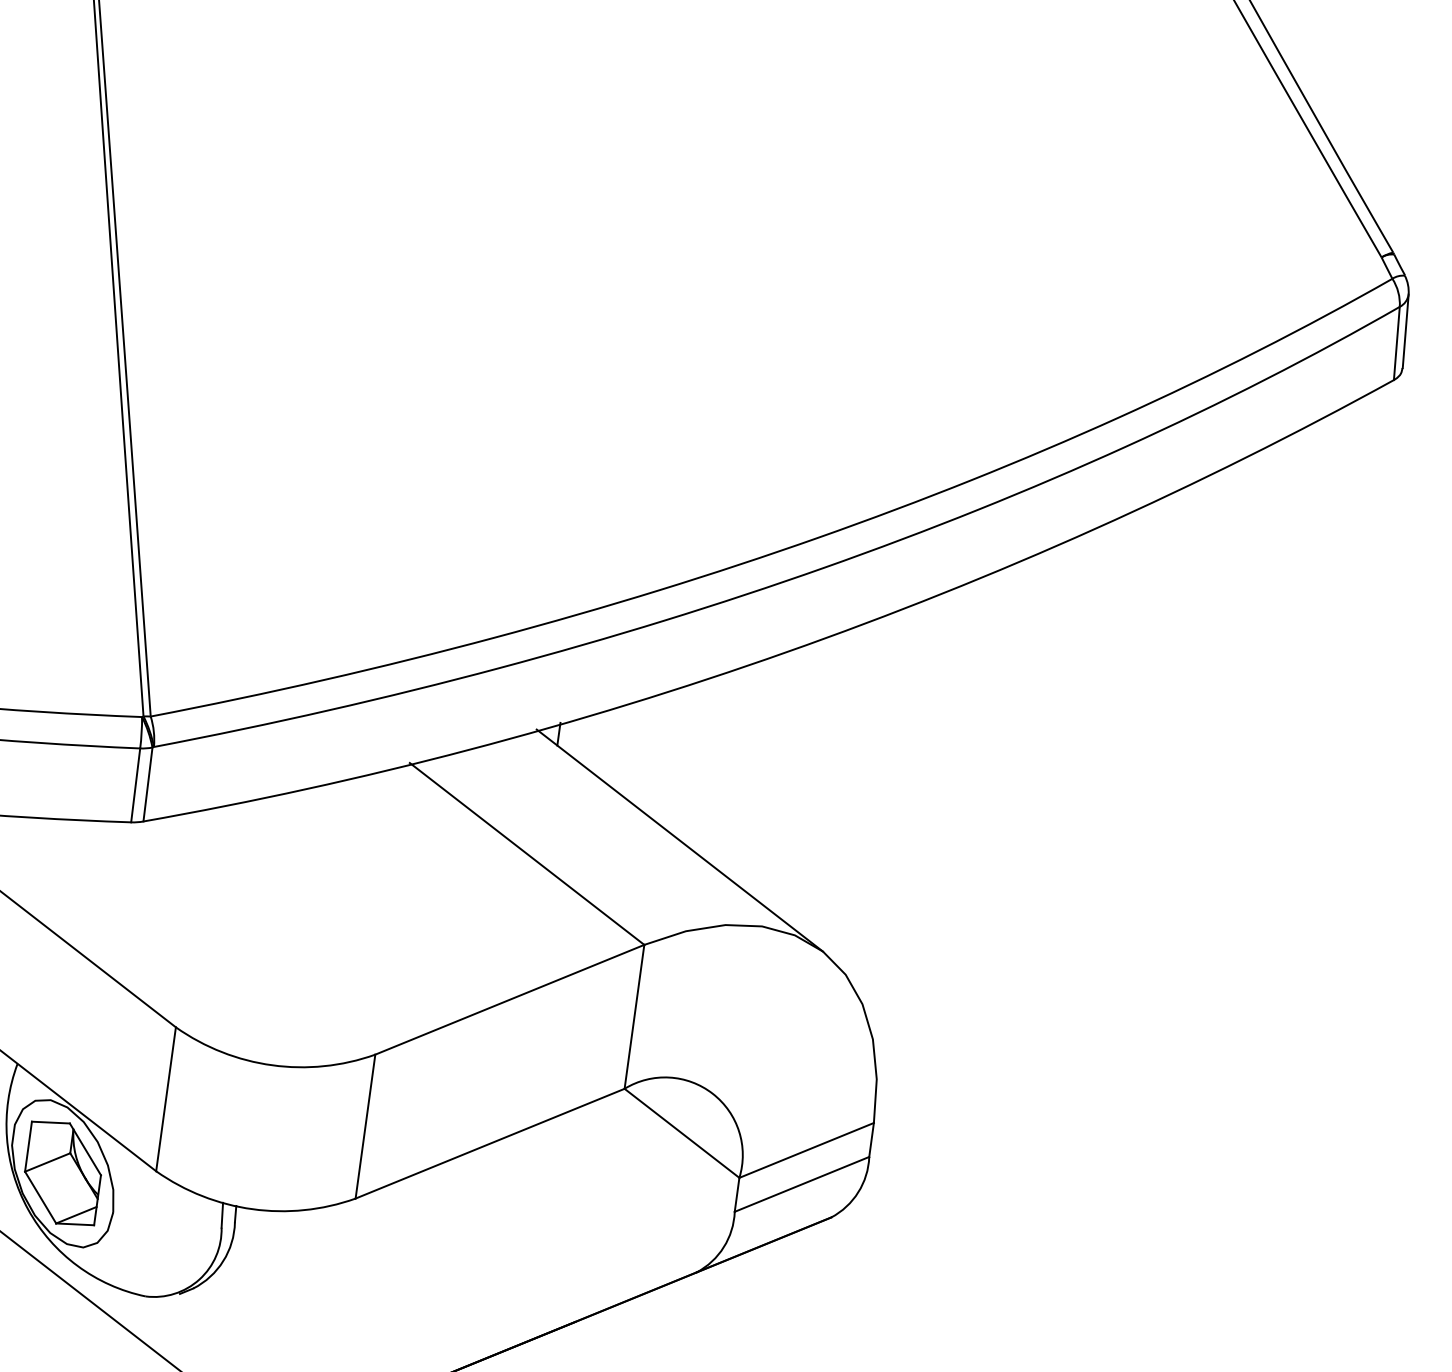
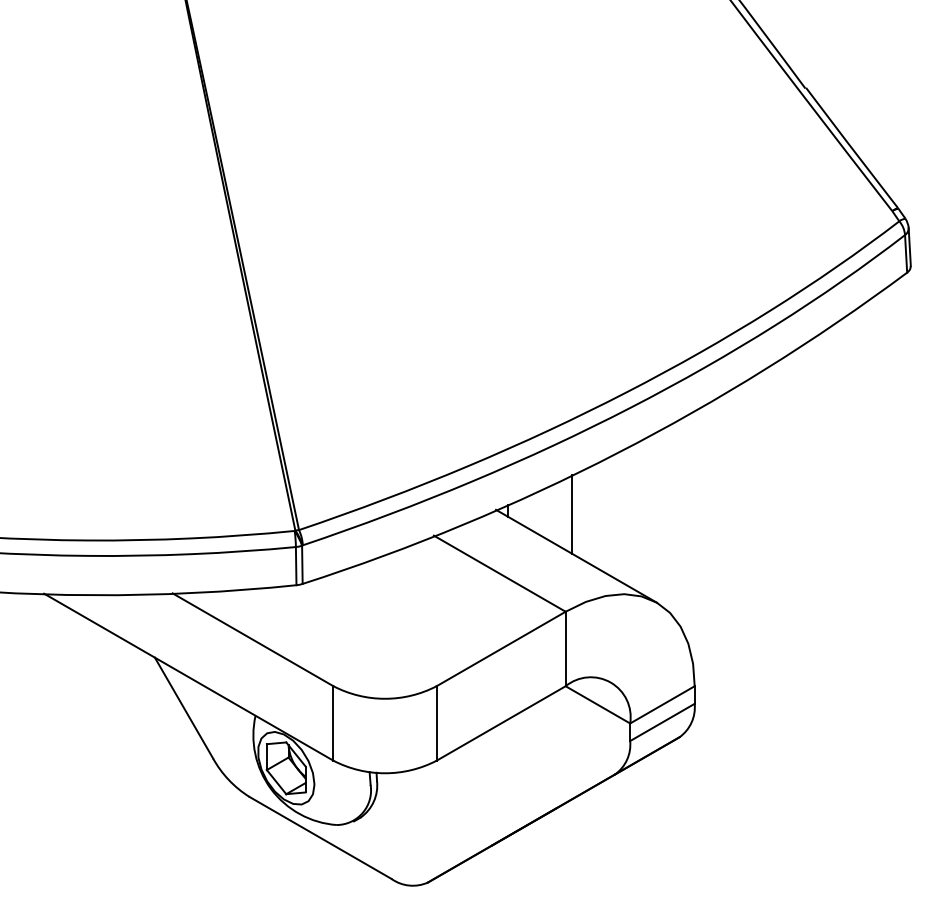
line: (683, 758) -> (572, 514), added

